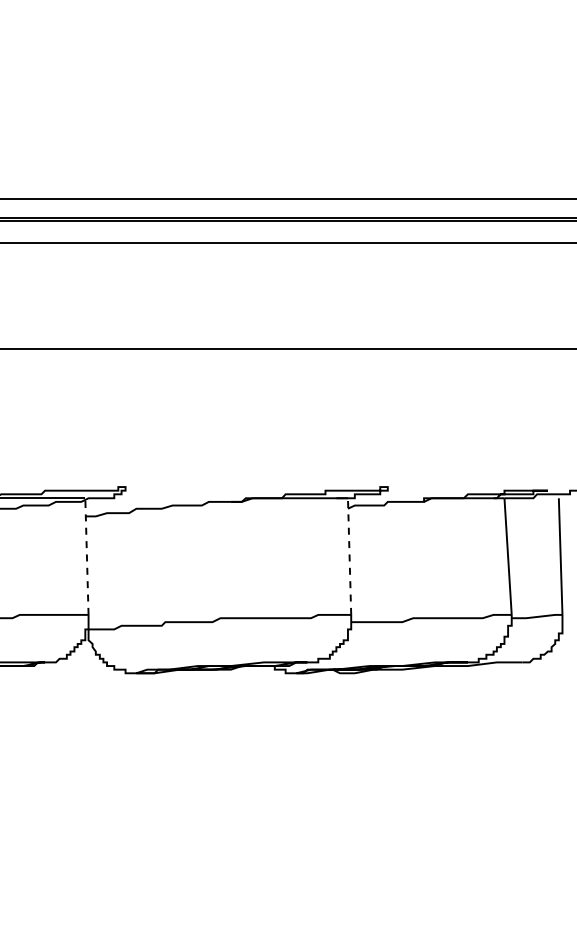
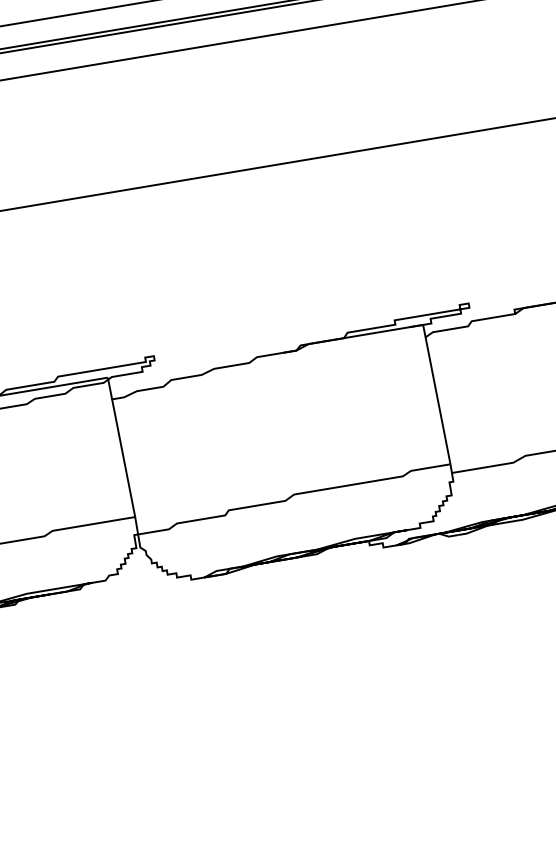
line: (86, 556) -> (120, 447), dashed -> solid
line: (349, 556) -> (436, 394), dashed -> solid

